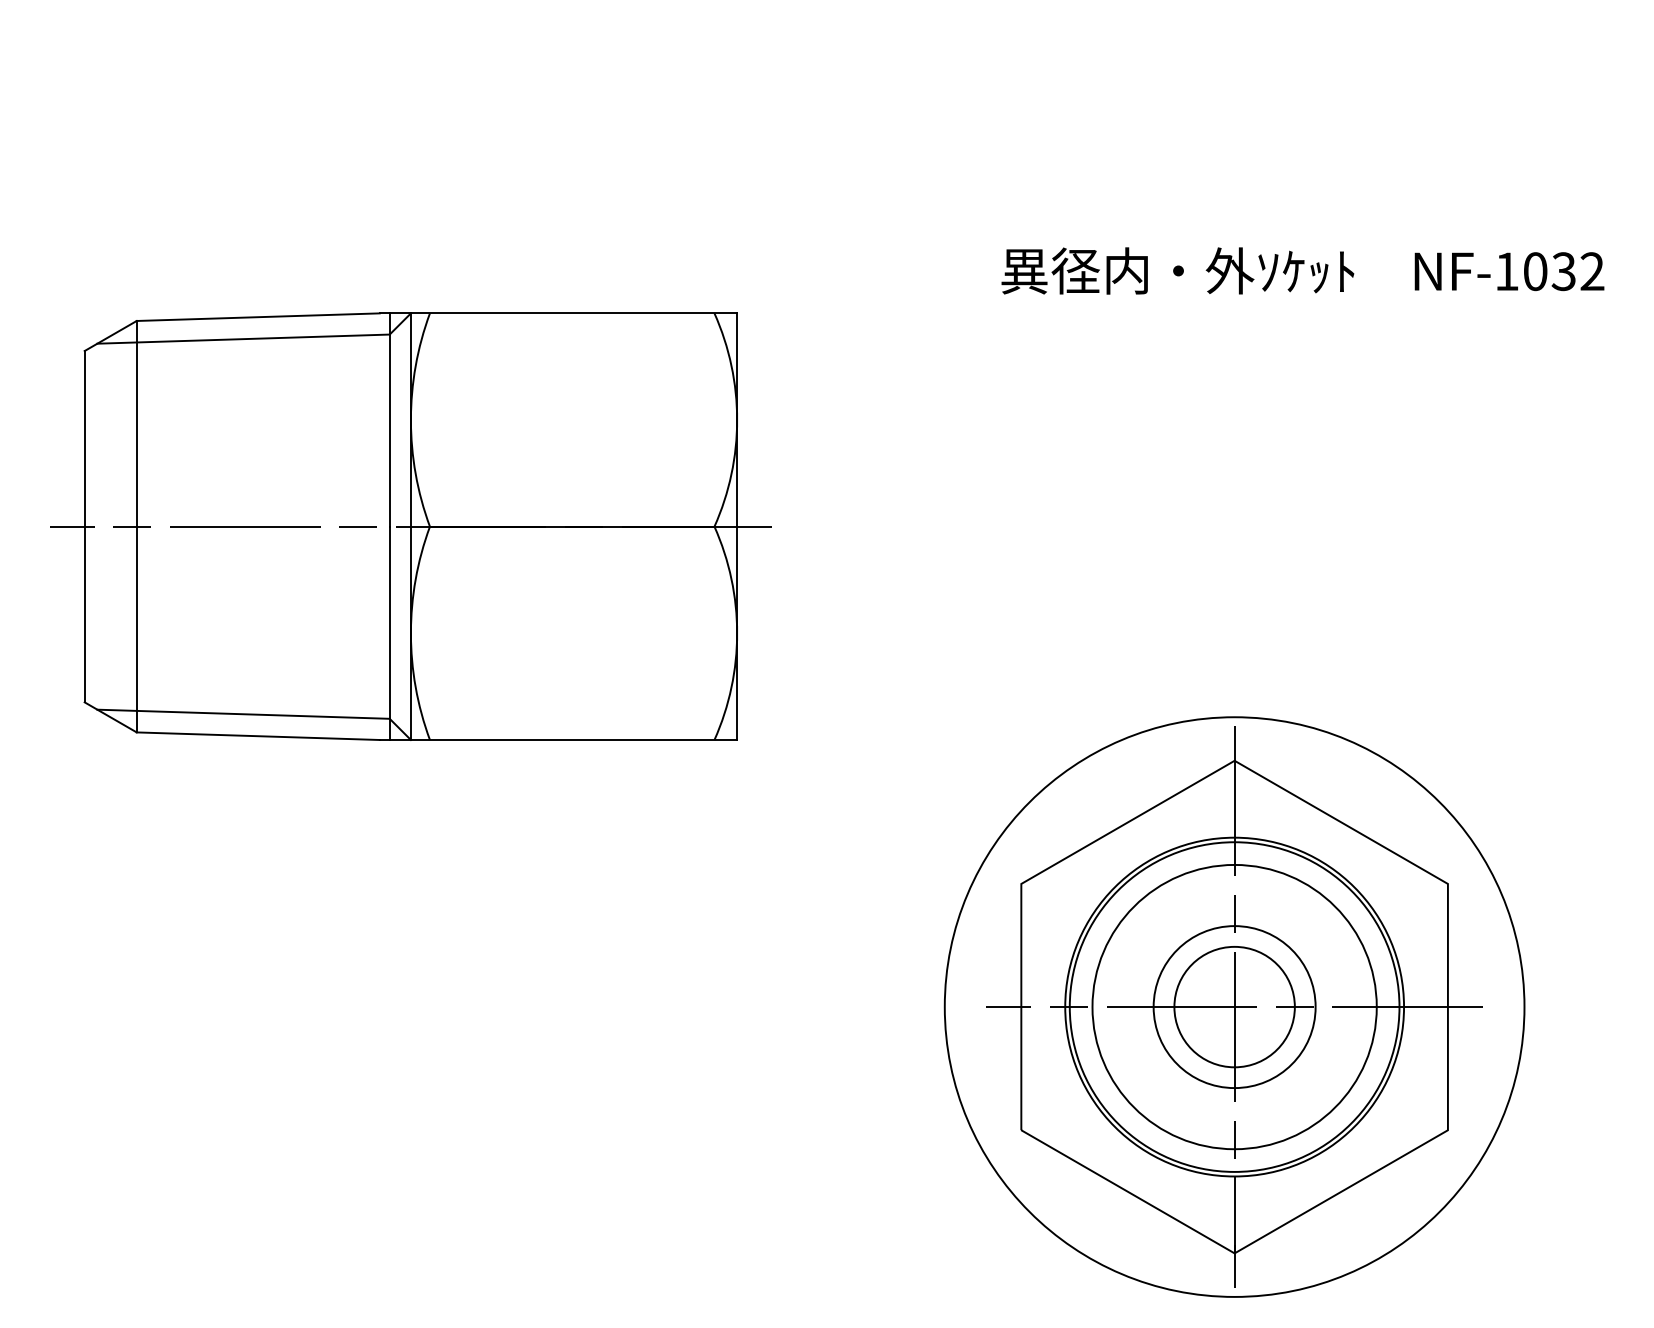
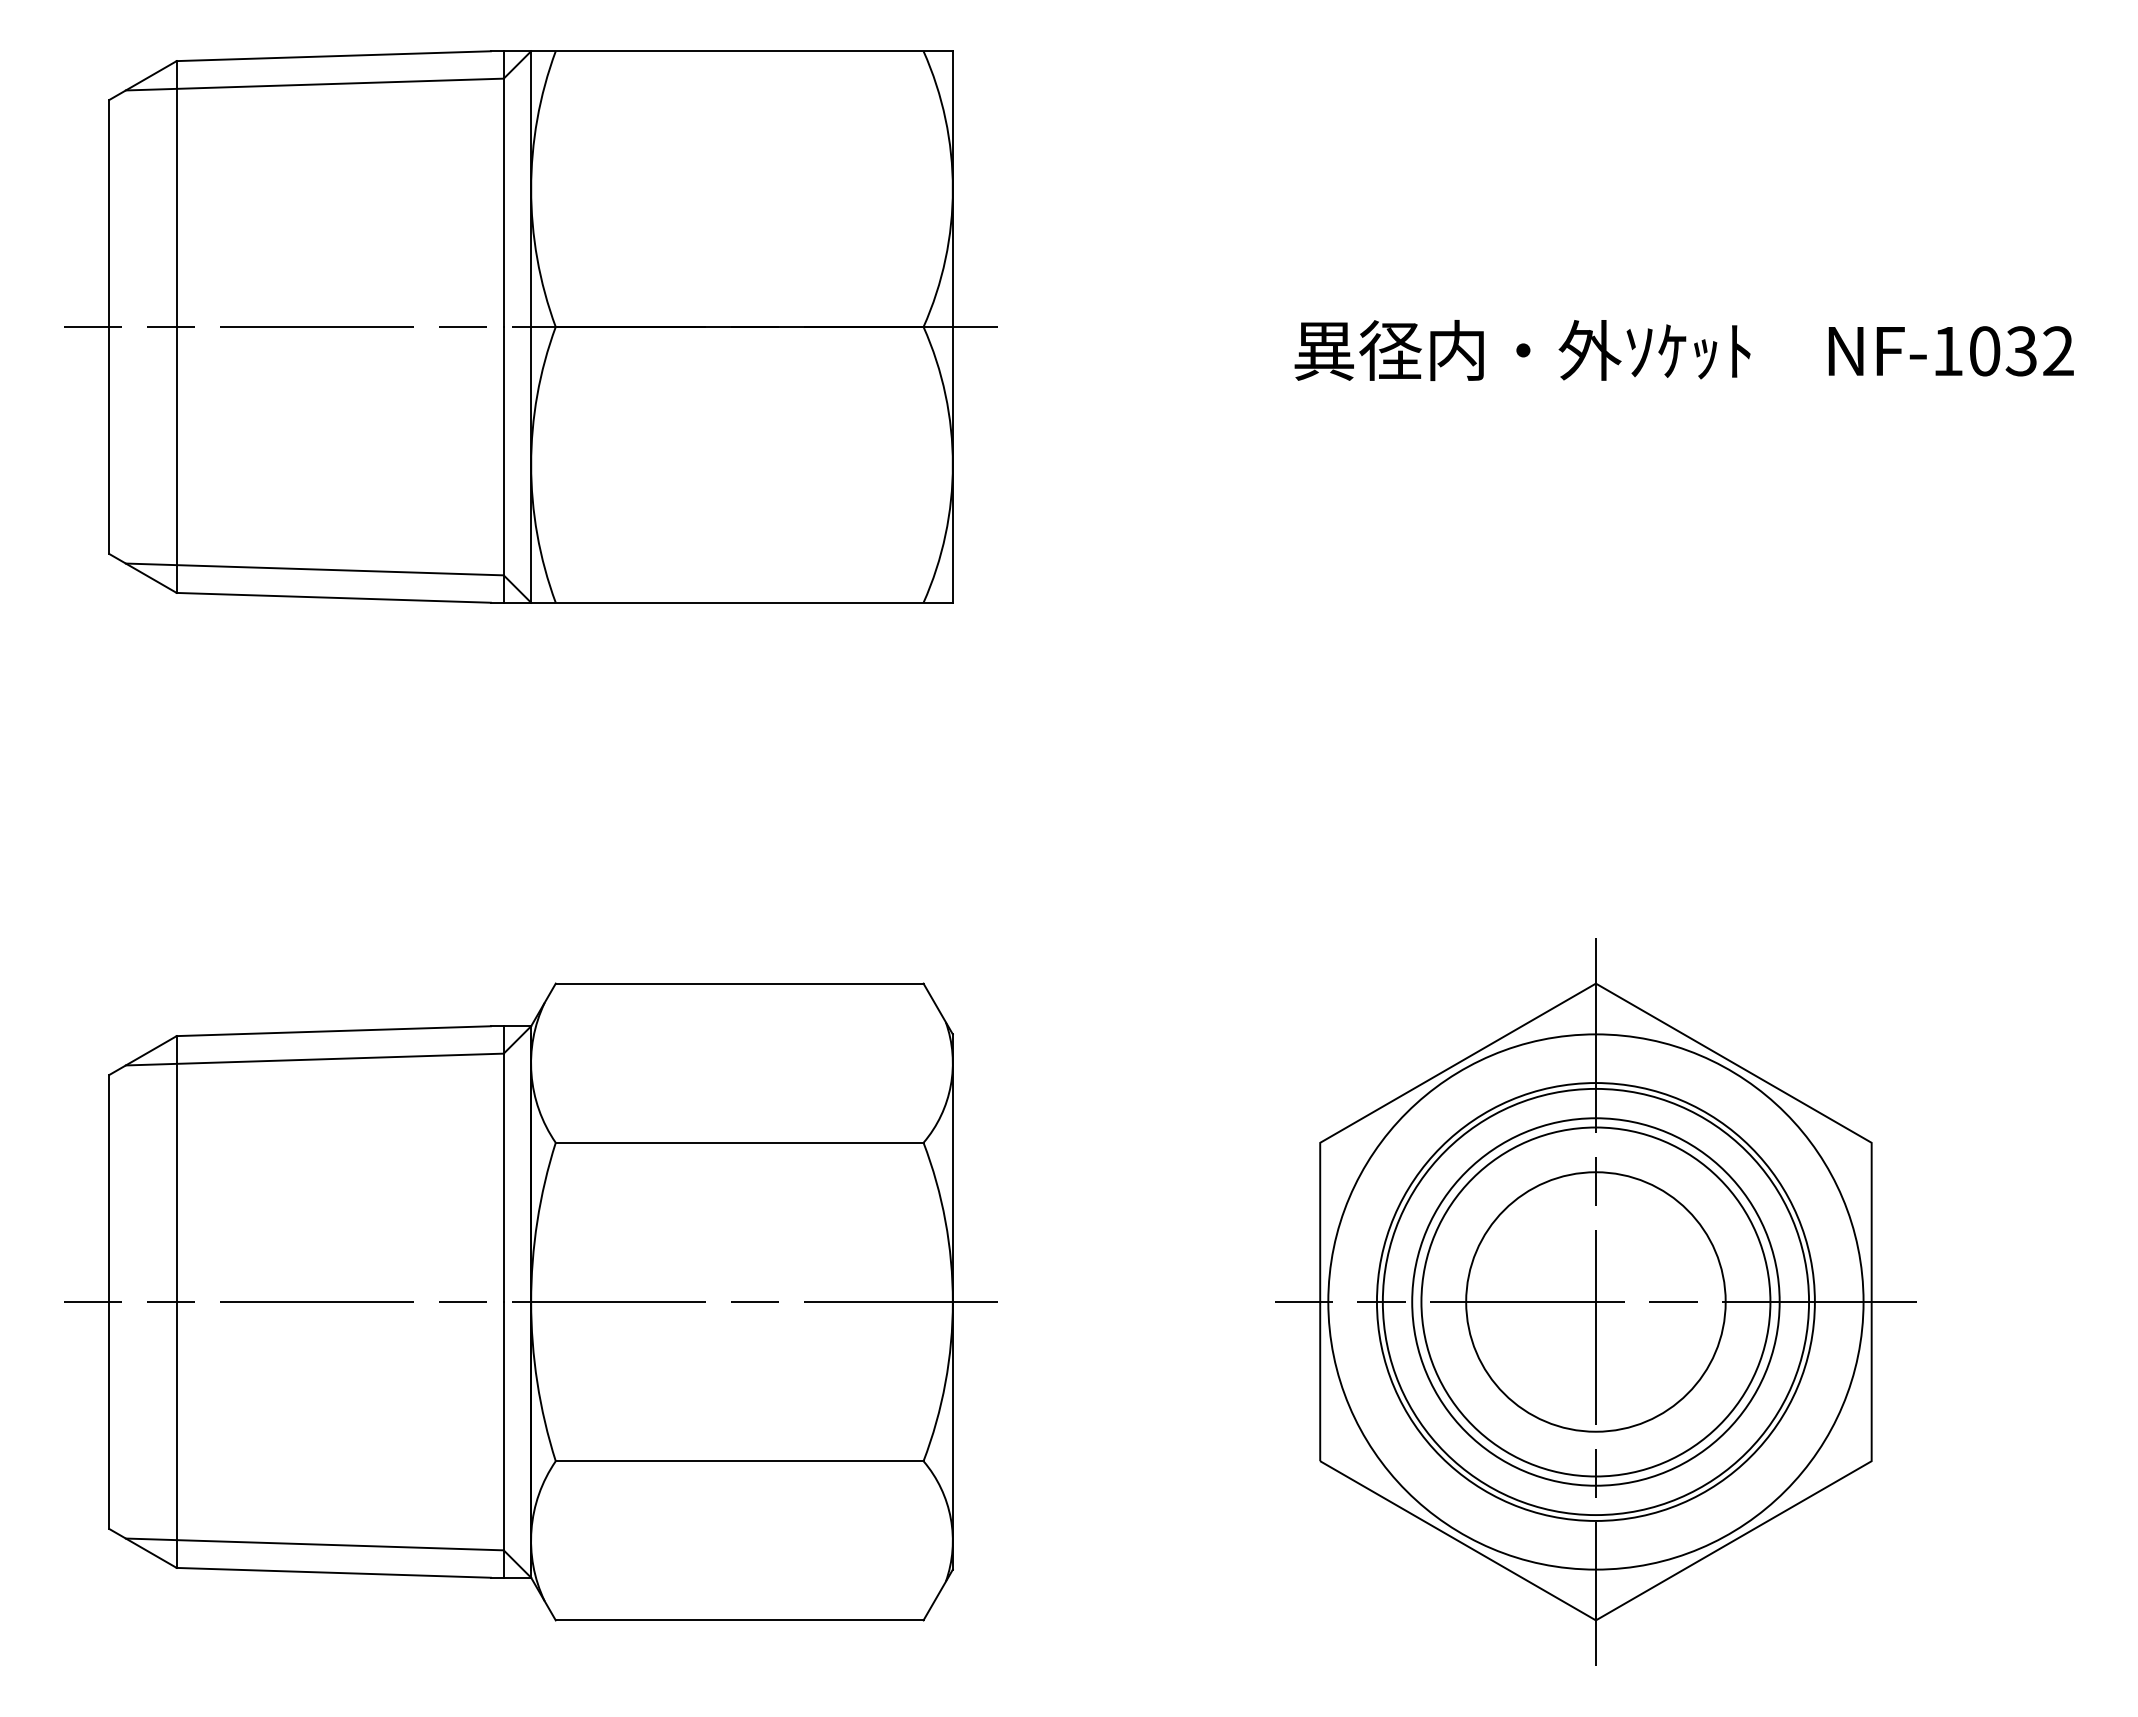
part: (410, 526) -> (530, 326), moved
part: (410, 1006) -> (530, 1301), added
circle: (1234, 1006) -> (1595, 1301), size x0.71
circle: (1234, 1006) -> (1595, 1301), size x1.67
circle: (1234, 1006) -> (1595, 1301), size x1.67

